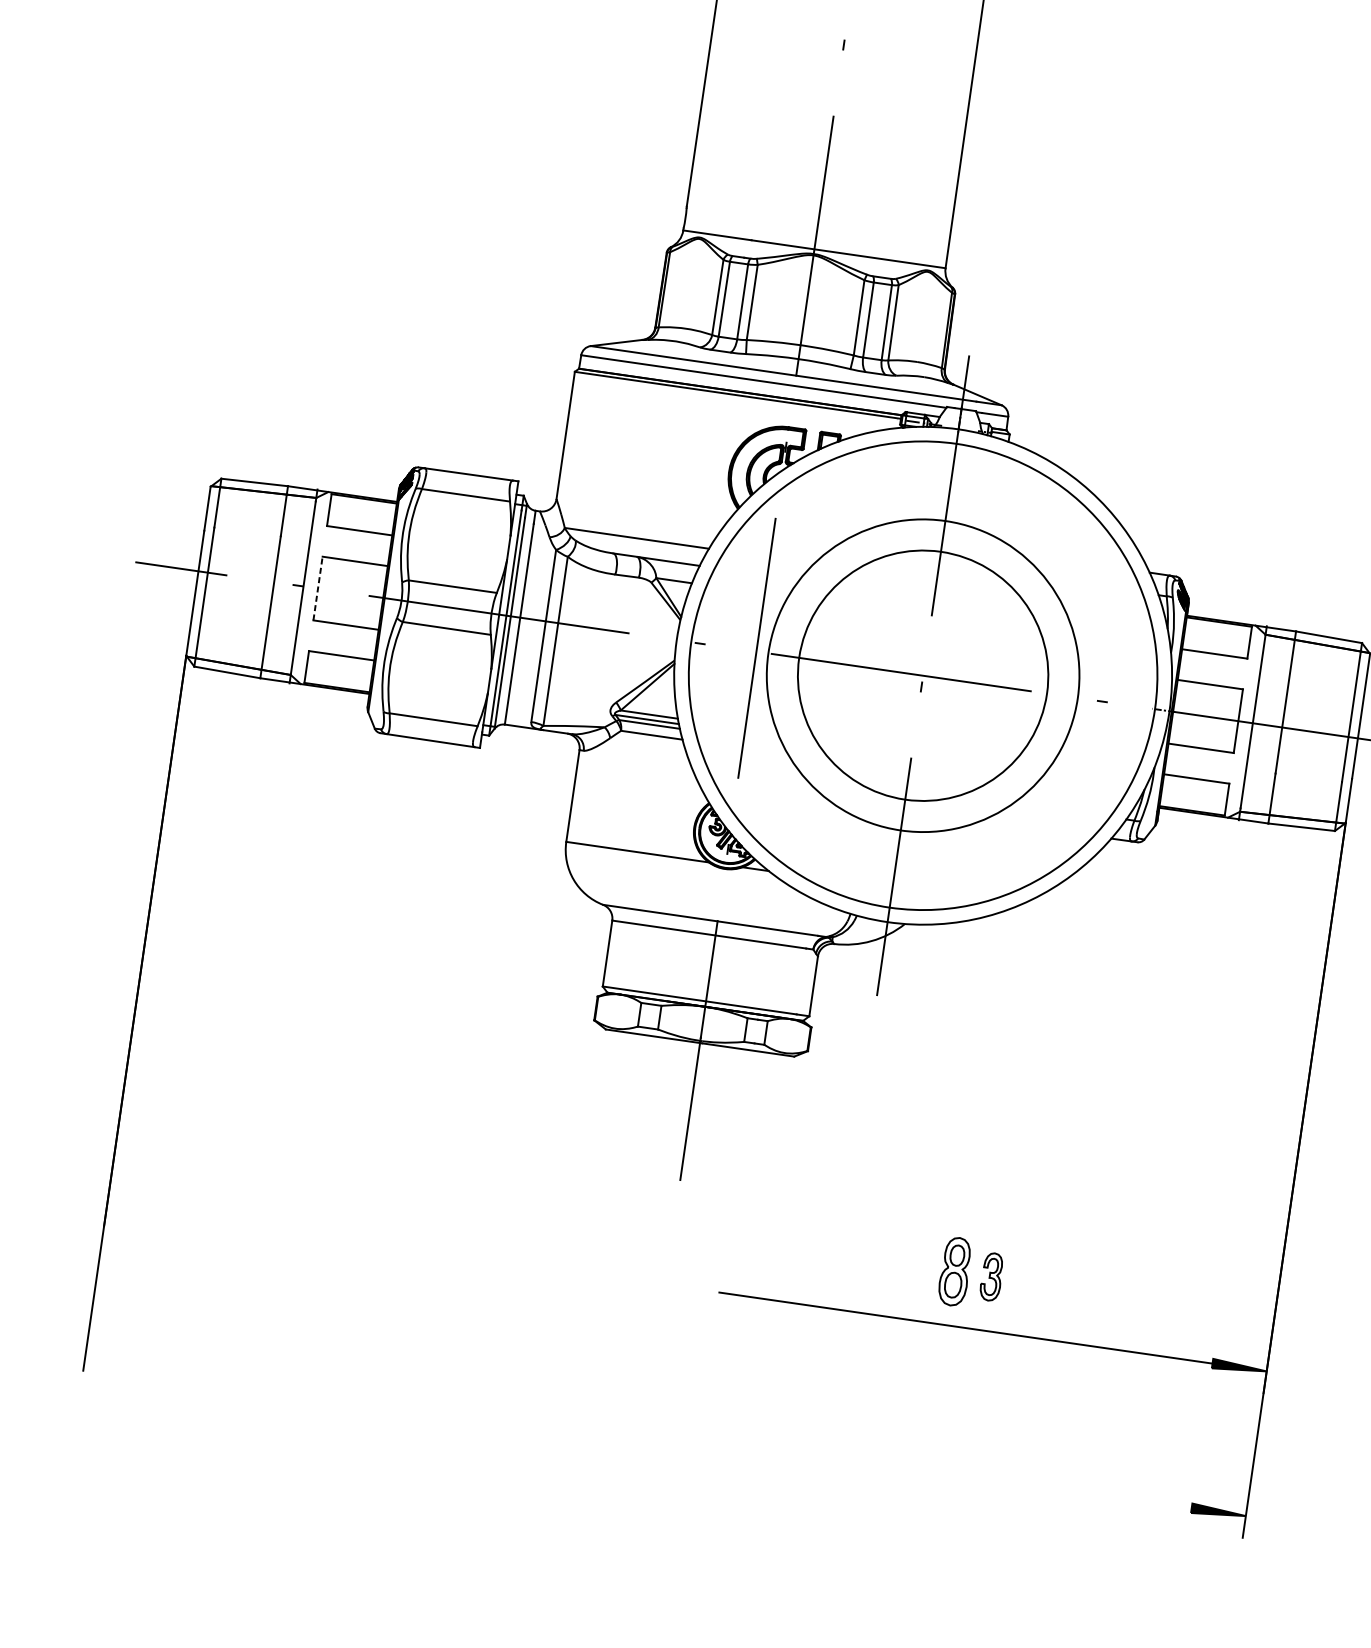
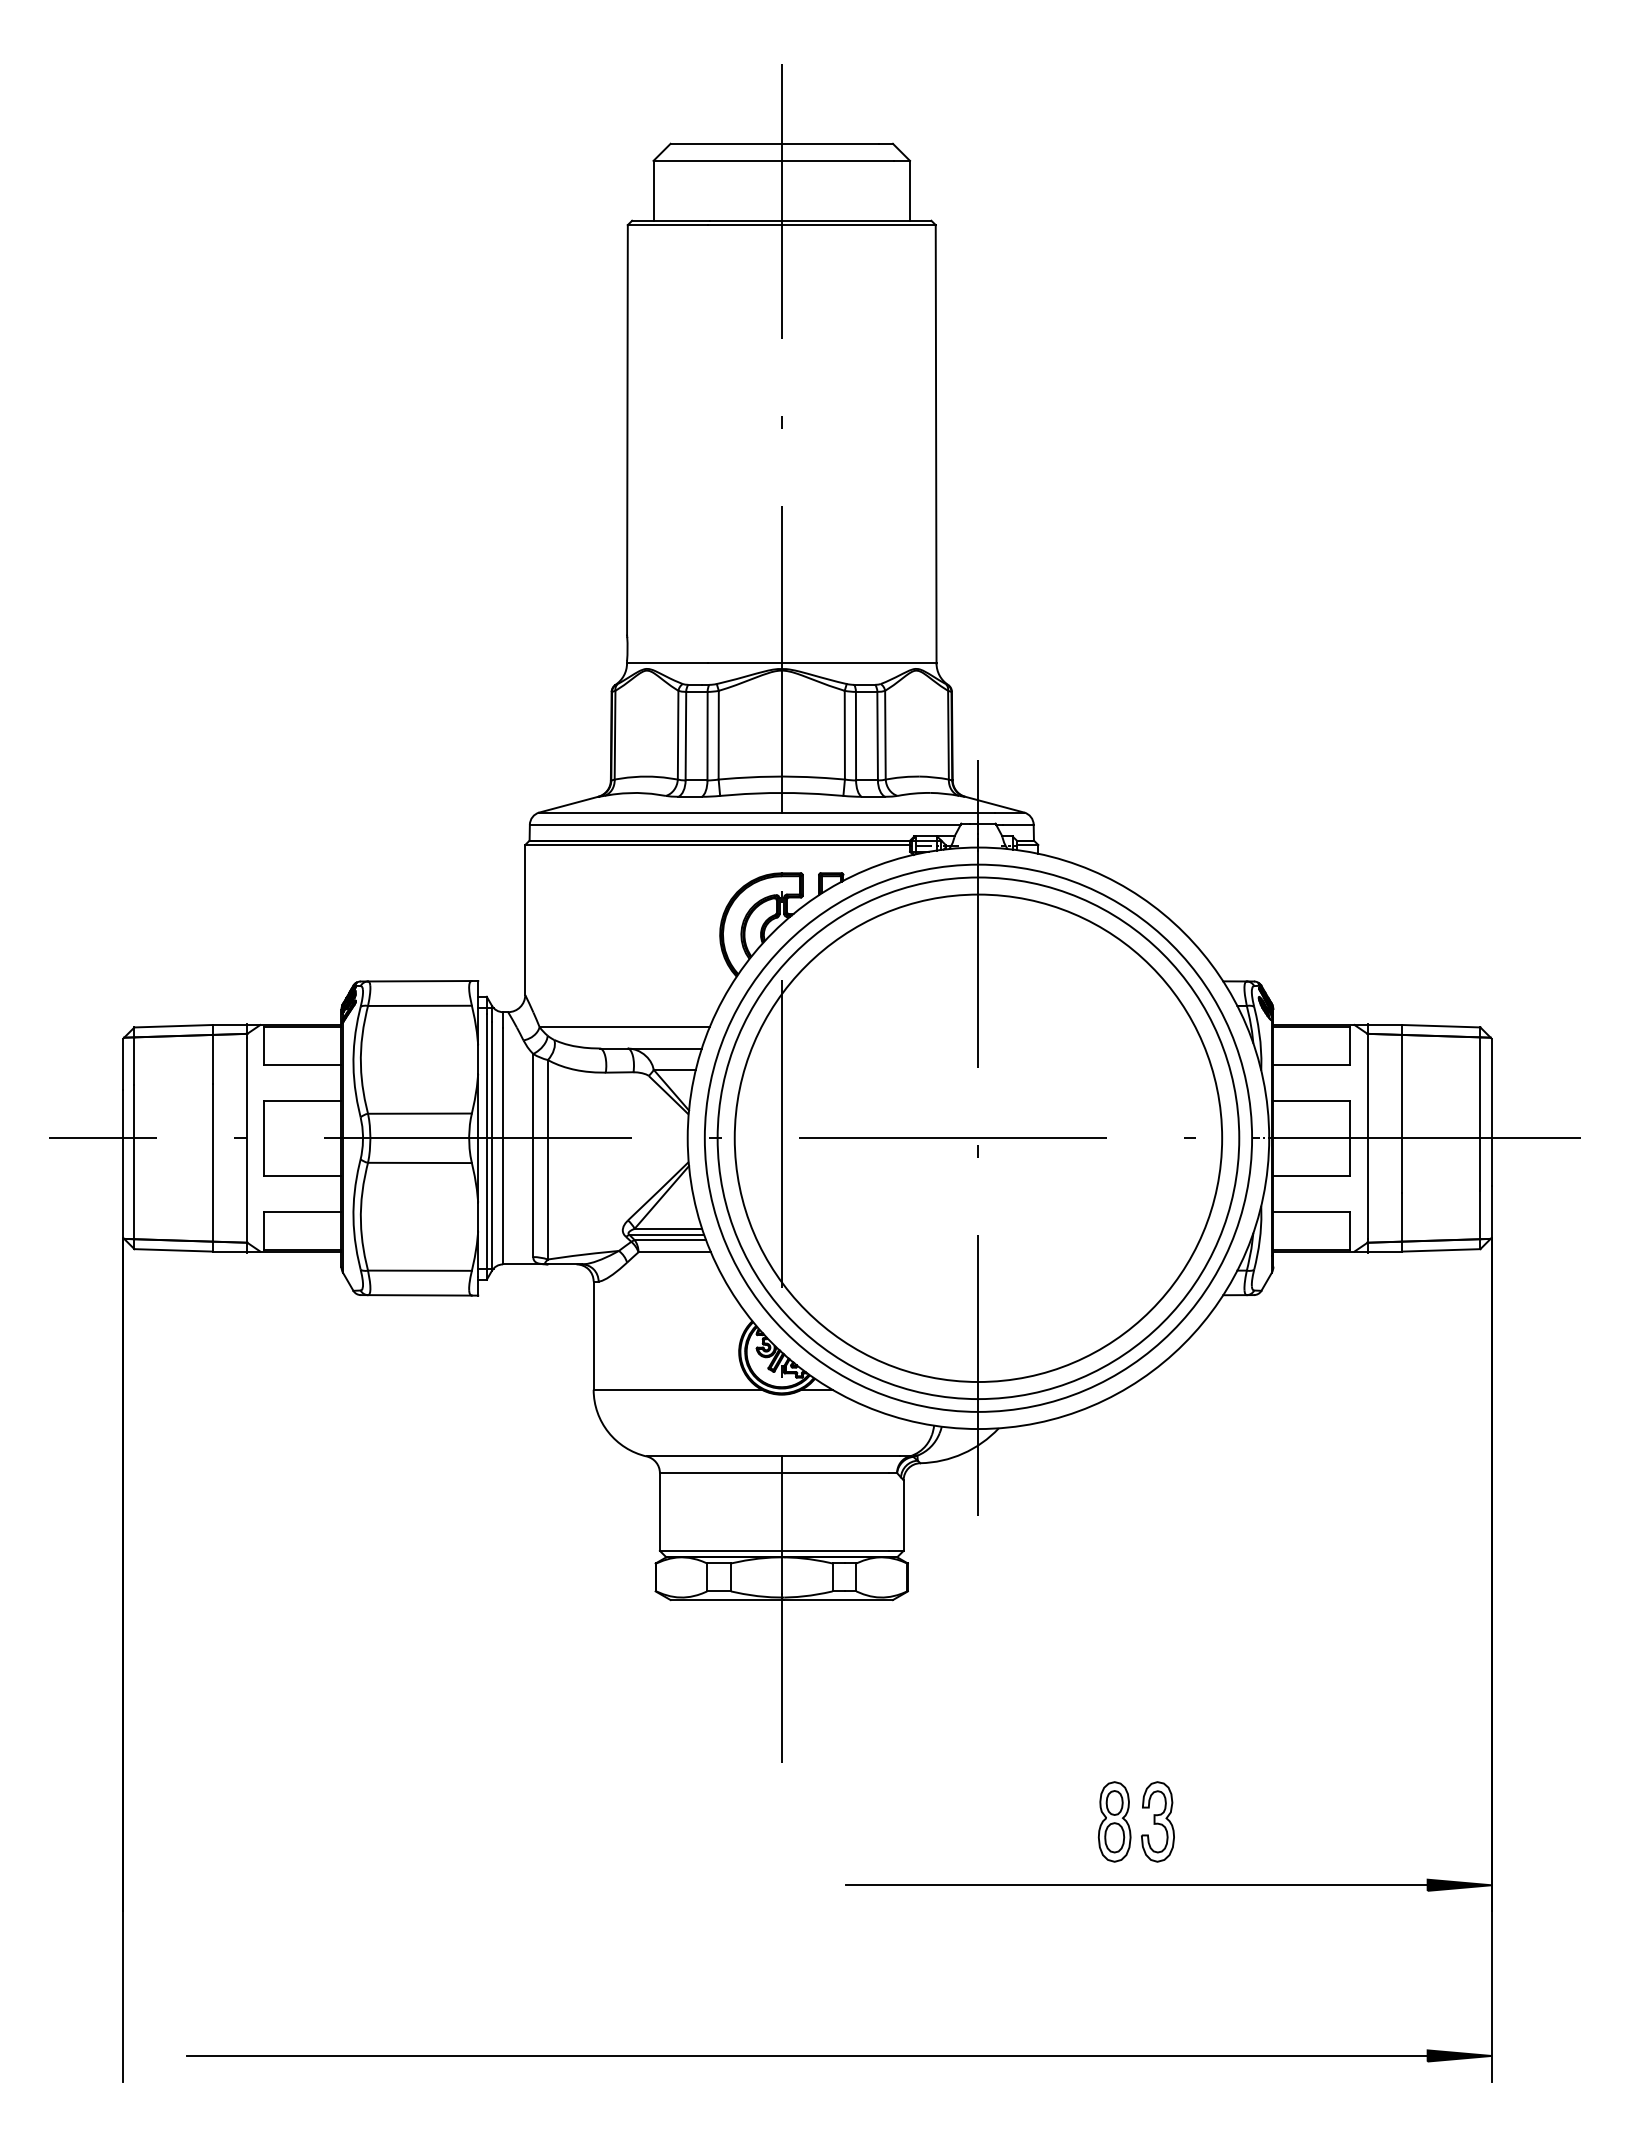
line: (318, 588) -> (264, 1138), dashed -> solid
circle: (923, 675) -> (978, 1138), size x1.43
circle: (923, 675) -> (978, 1138), size x1.67
part: (991, 1276) -> (1157, 1821), size x1.43
line: (666, 1432) -> (807, 2055), added

